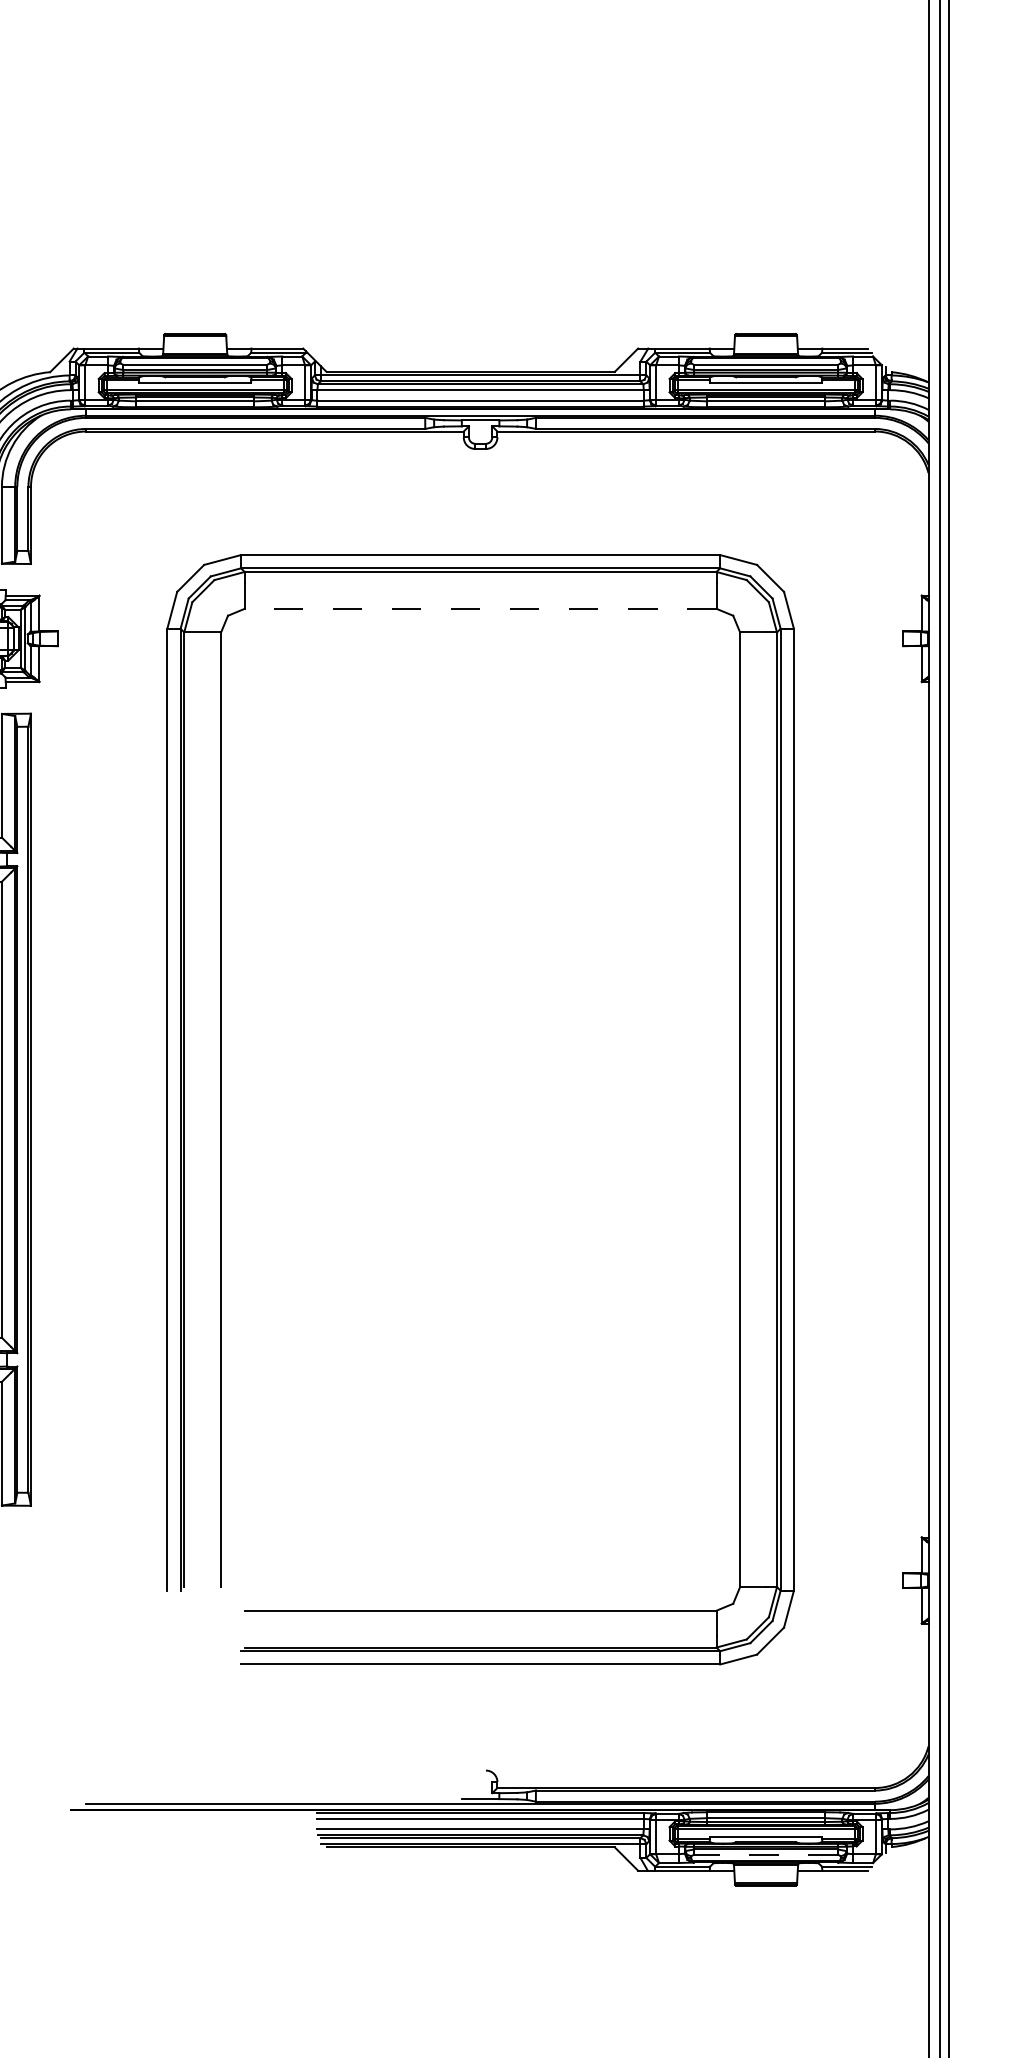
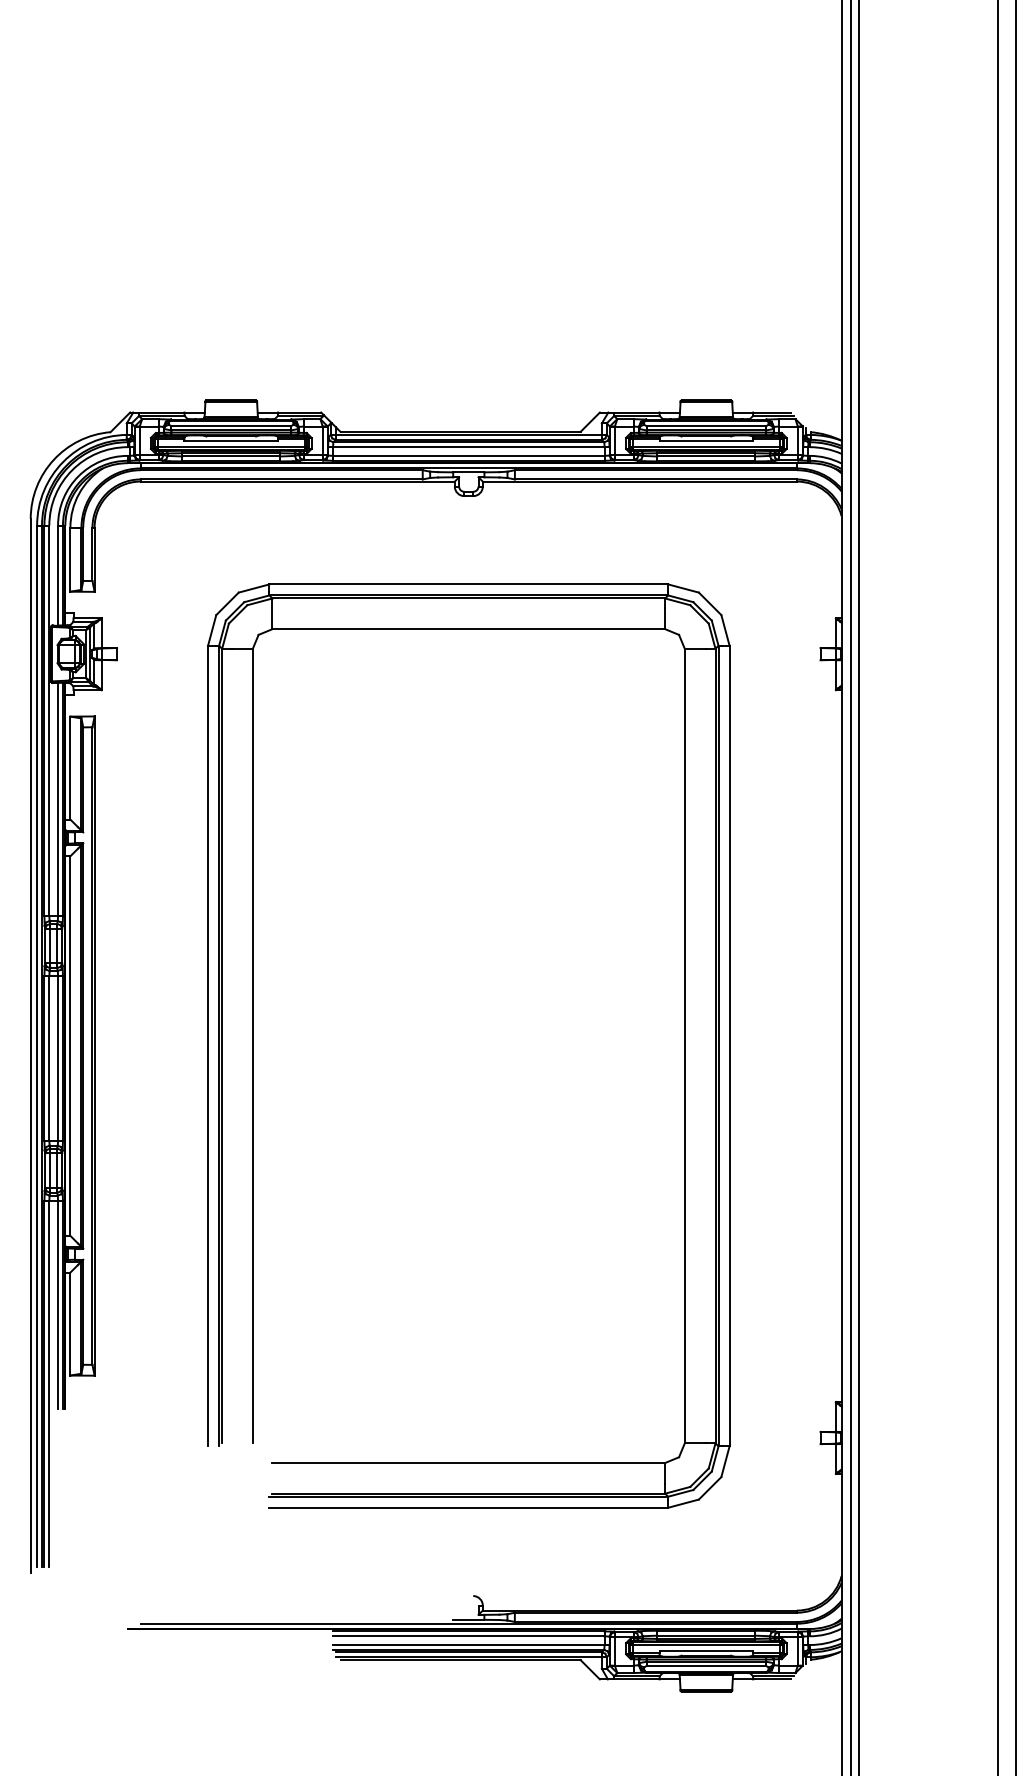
line: (480, 609) -> (468, 629), dashed -> solid
line: (766, 1855) -> (706, 1666), dashed -> solid

